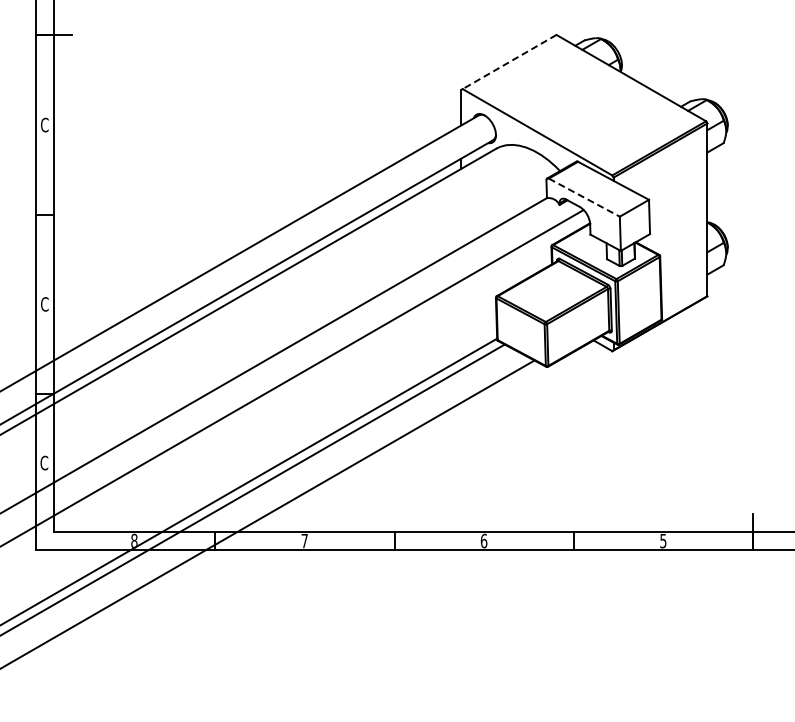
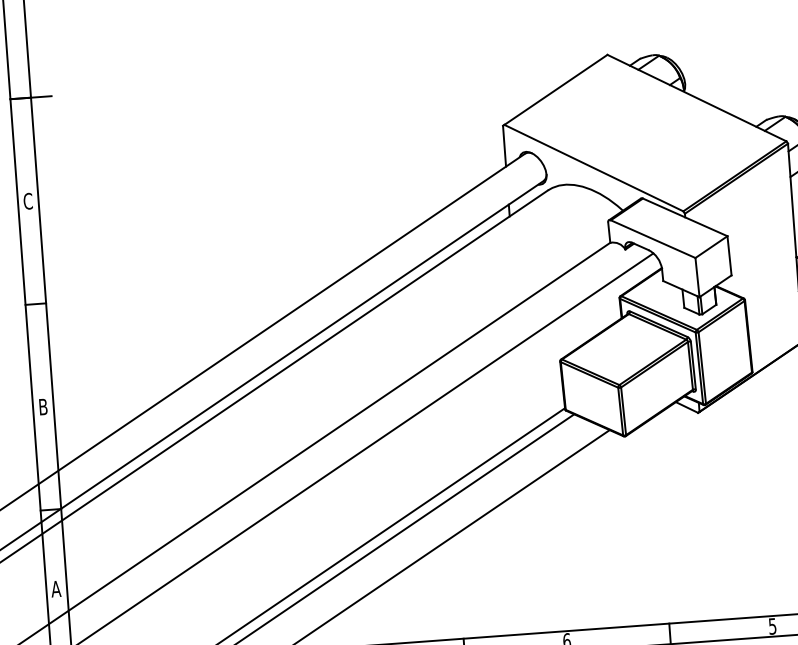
line: (509, 62) -> (555, 90), dashed -> solid
line: (584, 197) -> (653, 238), dashed -> solid
text: (44, 304) -> (42, 407), C -> B
text: (44, 462) -> (56, 588), C -> A

